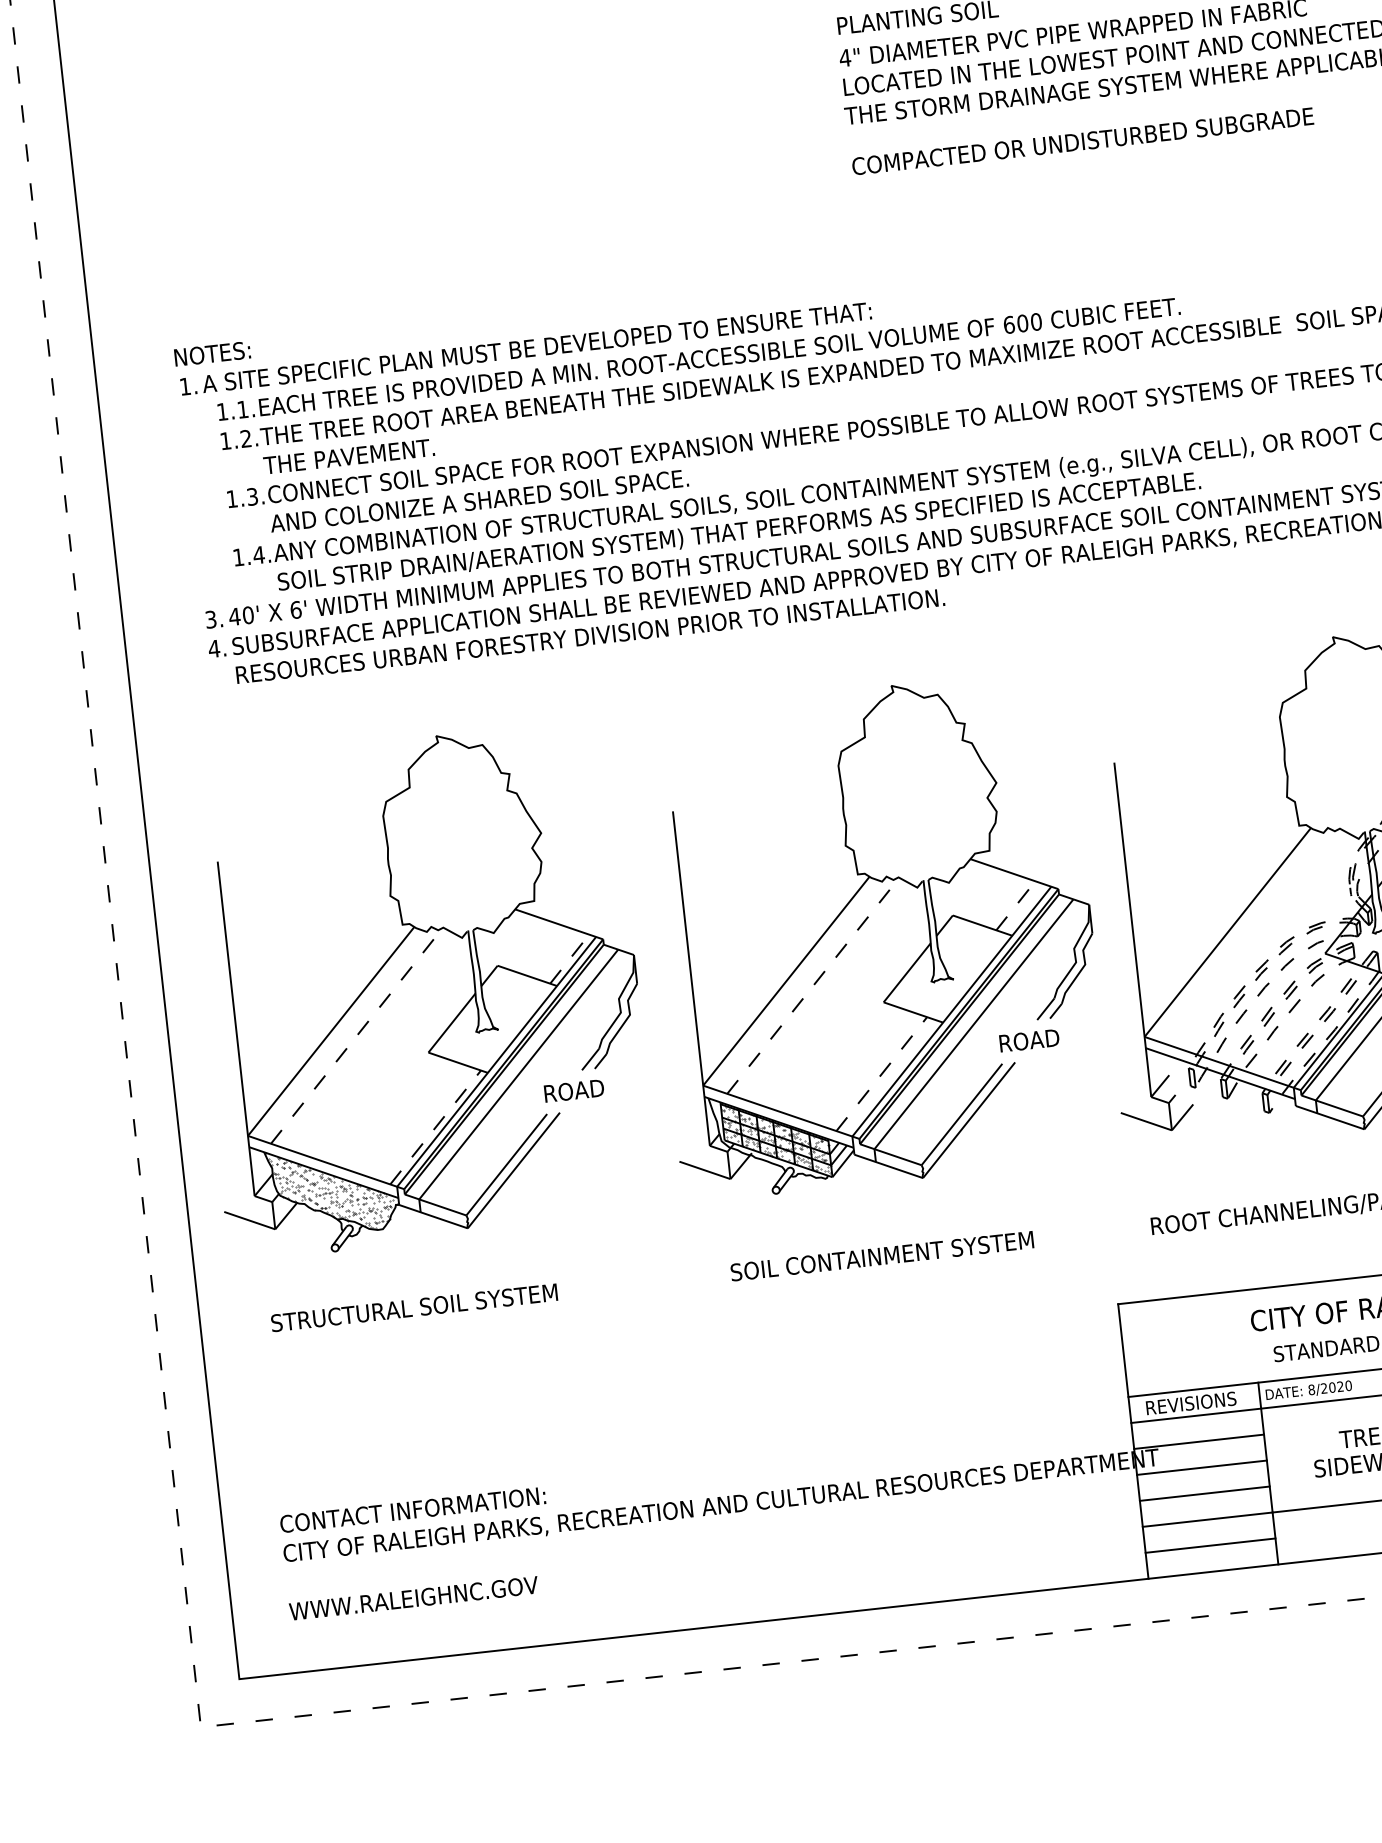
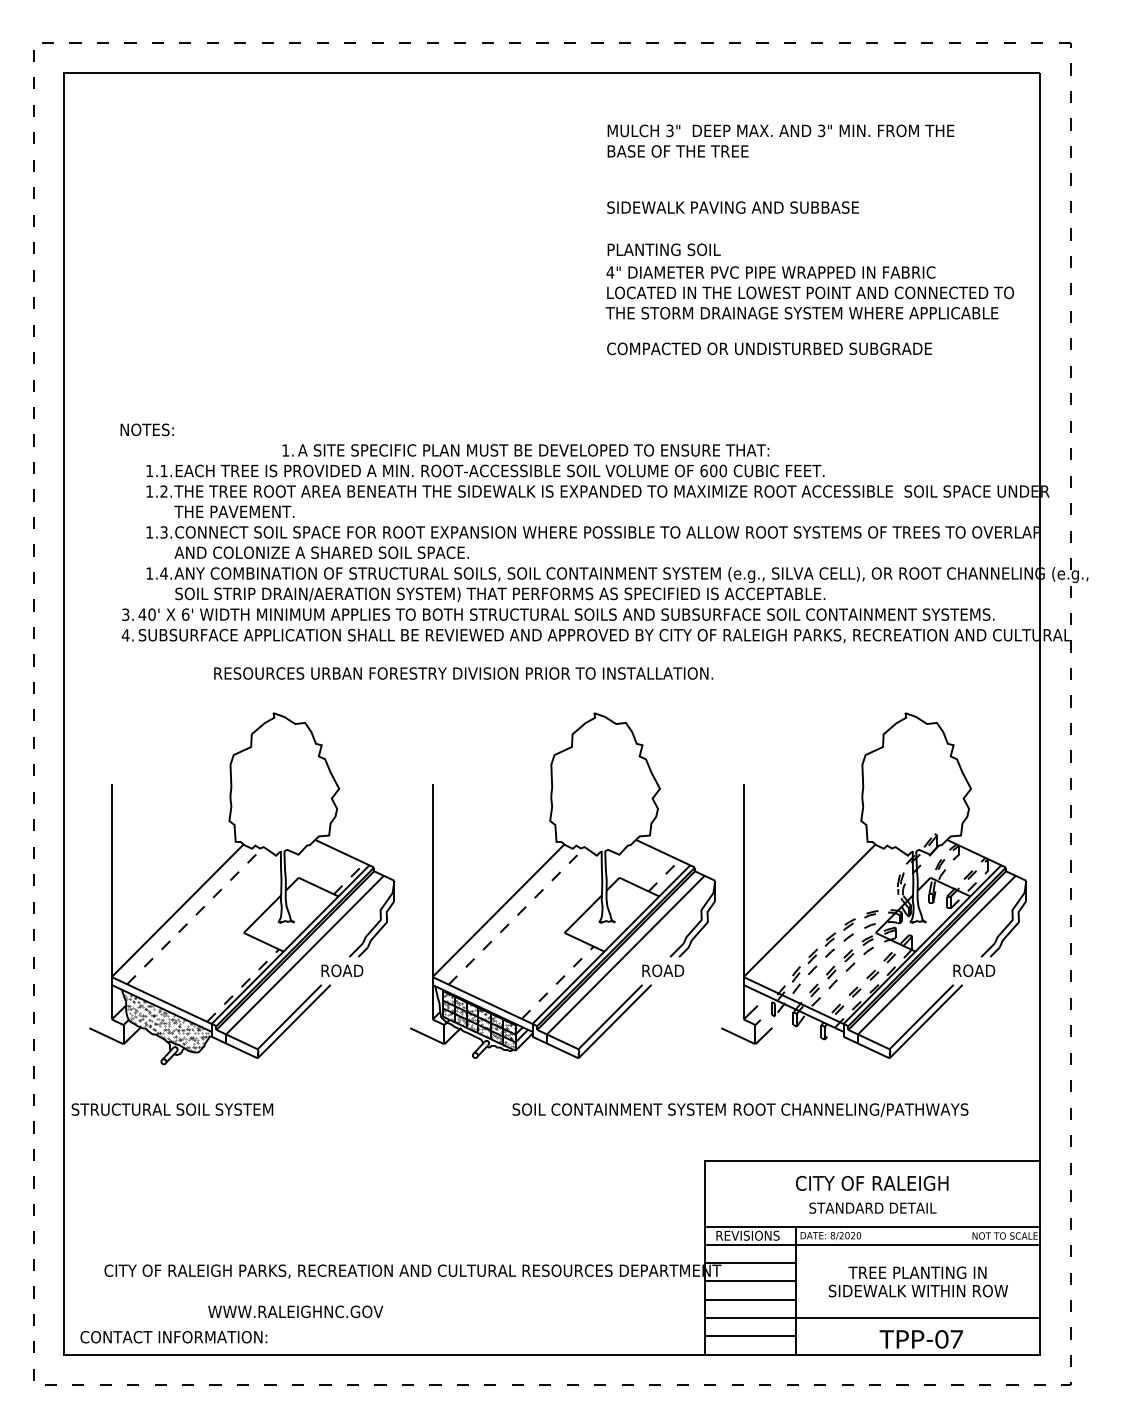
text: (525, 348) -> (525, 450), moved
text: (590, 636) -> (463, 673), moved
text: (881, 1256) -> (618, 1109), moved
text: (414, 1307) -> (172, 1109), moved
text: (412, 1510) -> (173, 1337), moved
text: (413, 1597) -> (295, 1311), moved

